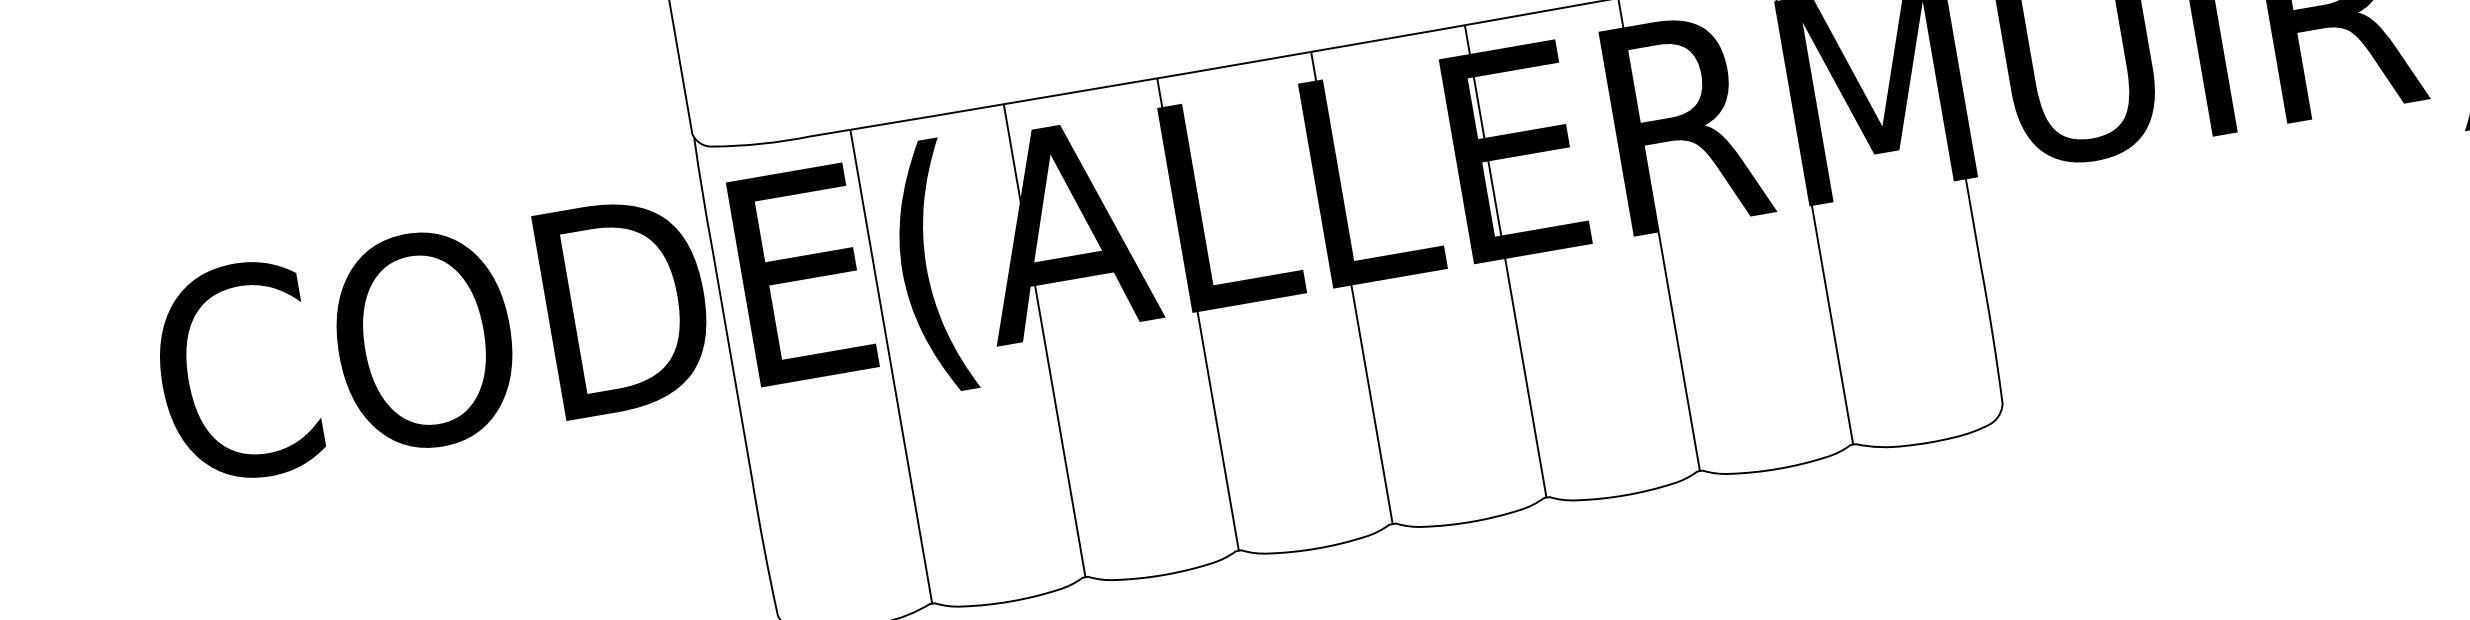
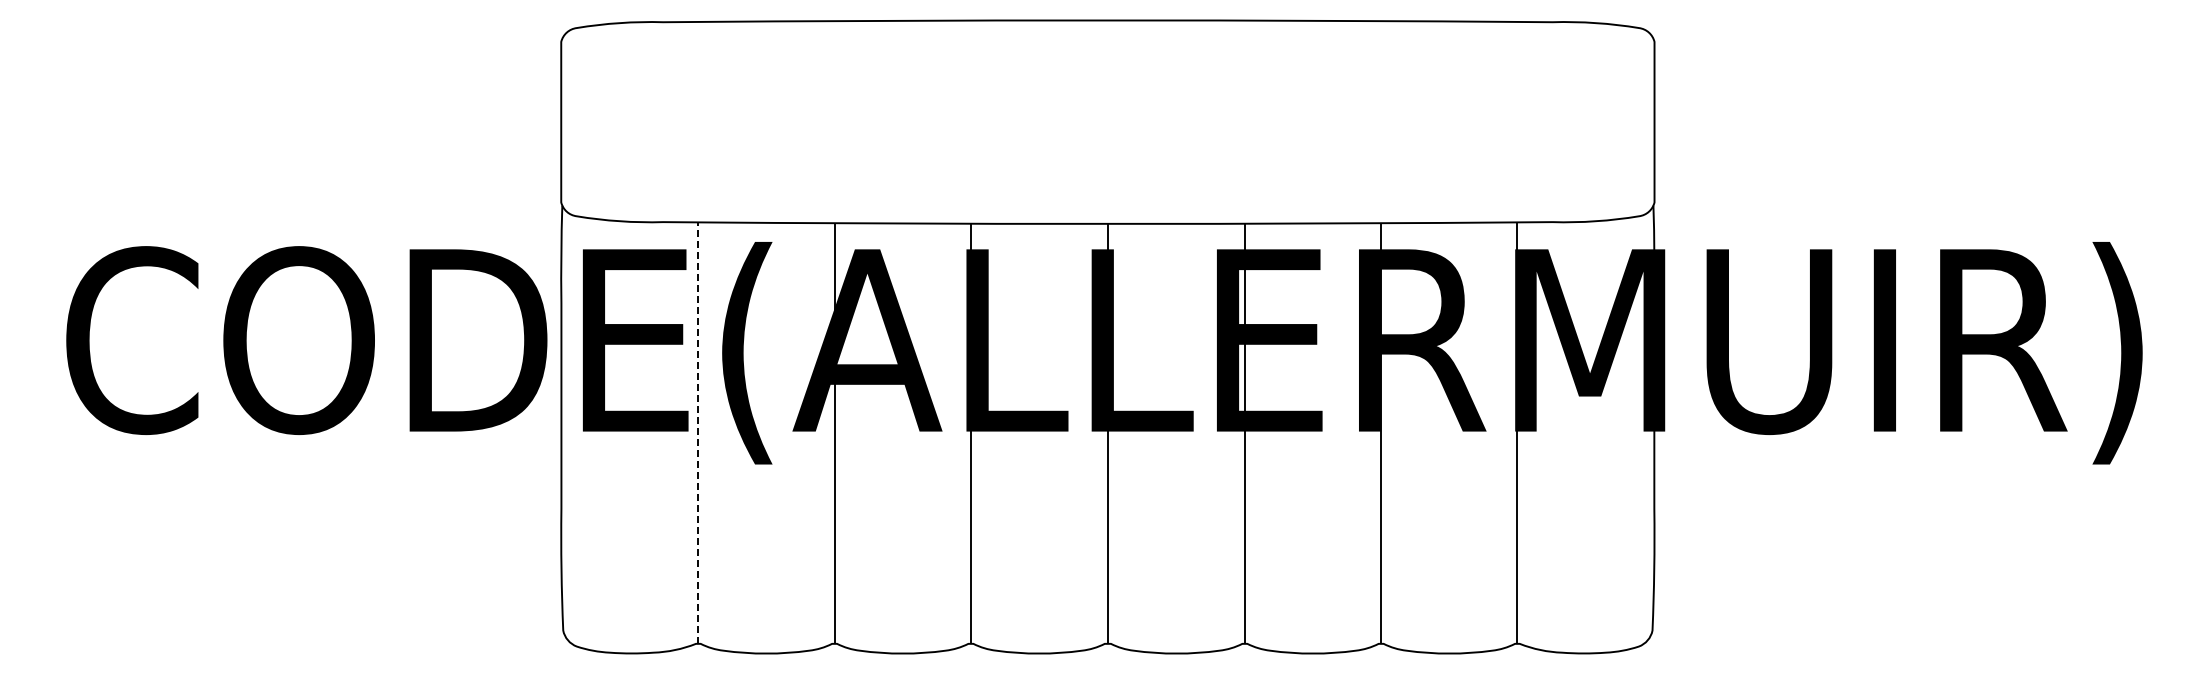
line: (891, 364) -> (698, 431), solid -> dashed

